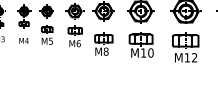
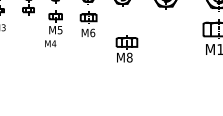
text: (23, 40) -> (50, 43), moved
part: (103, 43) -> (126, 48), moved
part: (140, 44) -> (165, 33), removed

